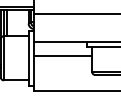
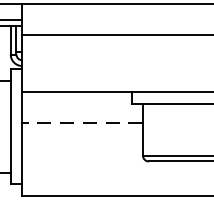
line: (62, 56) -> (81, 123), solid -> dashed

